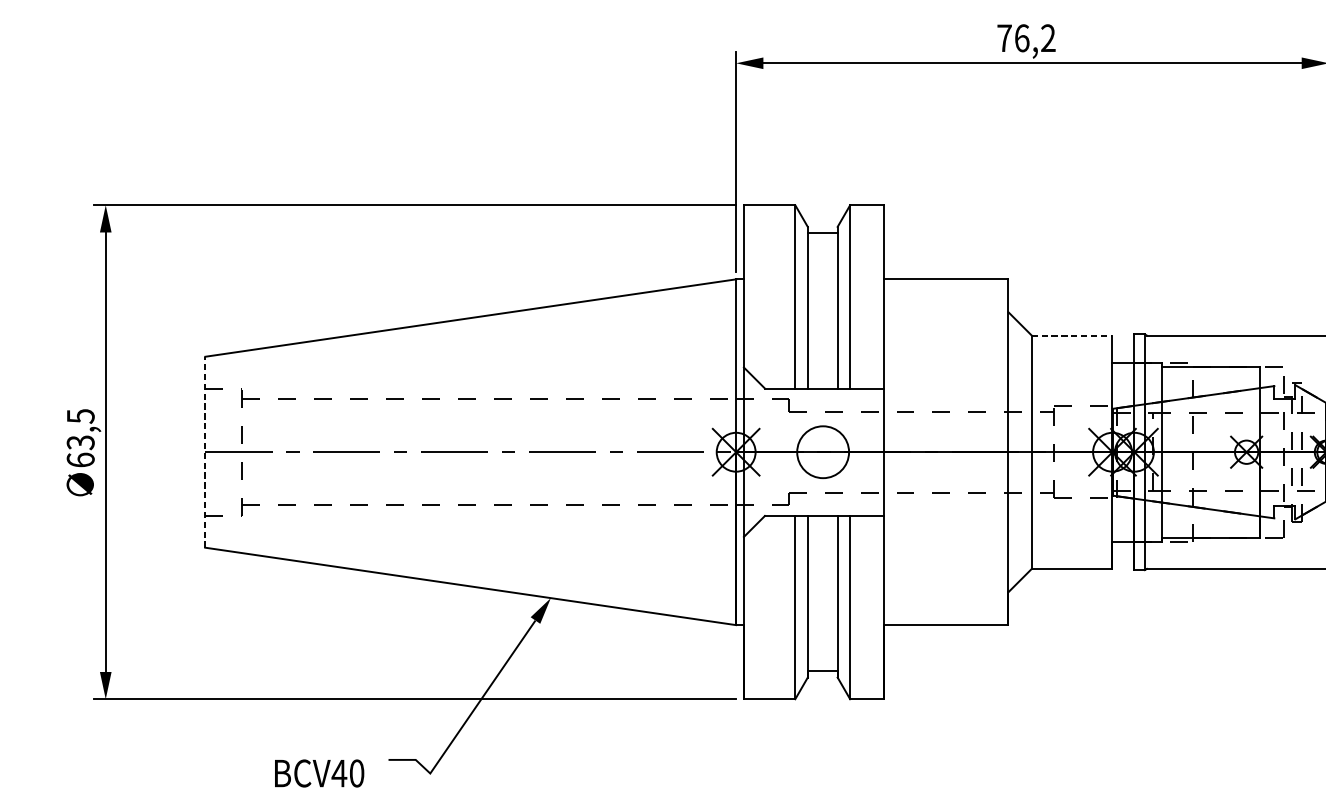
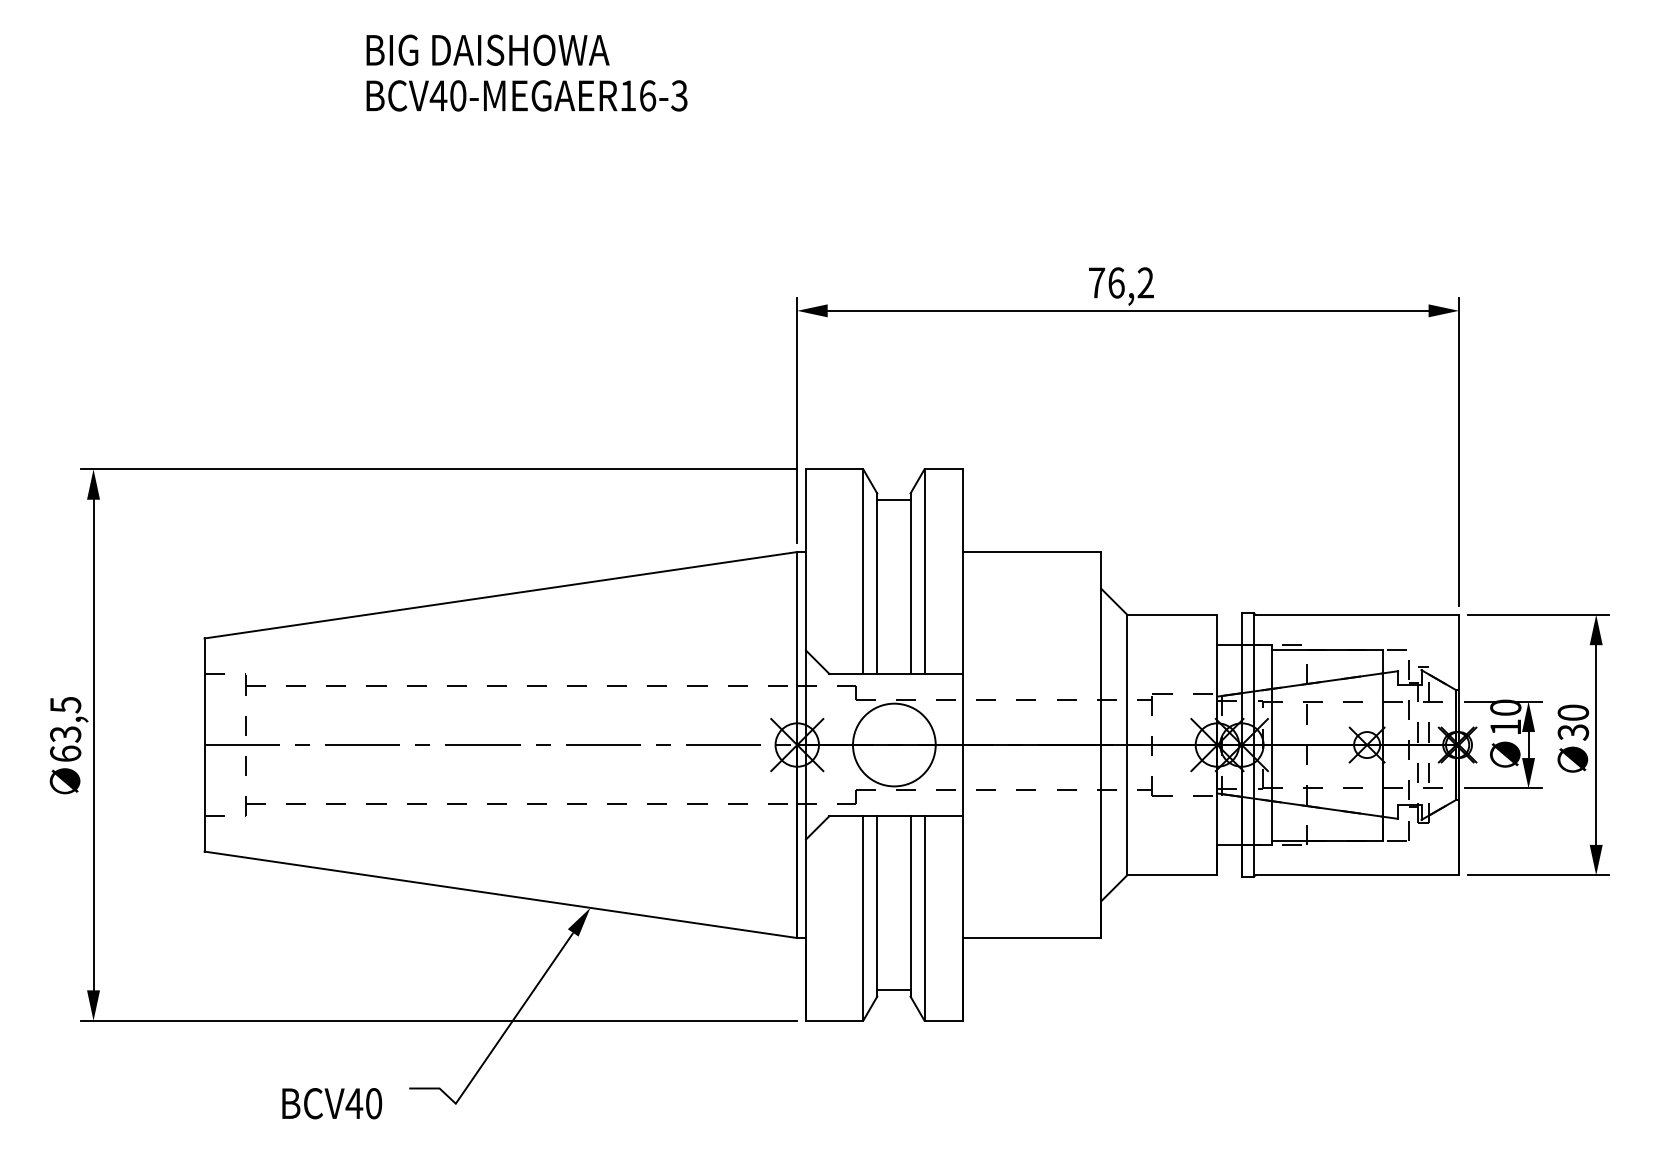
line: (1071, 335) -> (1171, 614), dashed -> solid
circle: (823, 451) -> (894, 744), size x1.43
line: (205, 452) -> (204, 745), dashed -> solid

